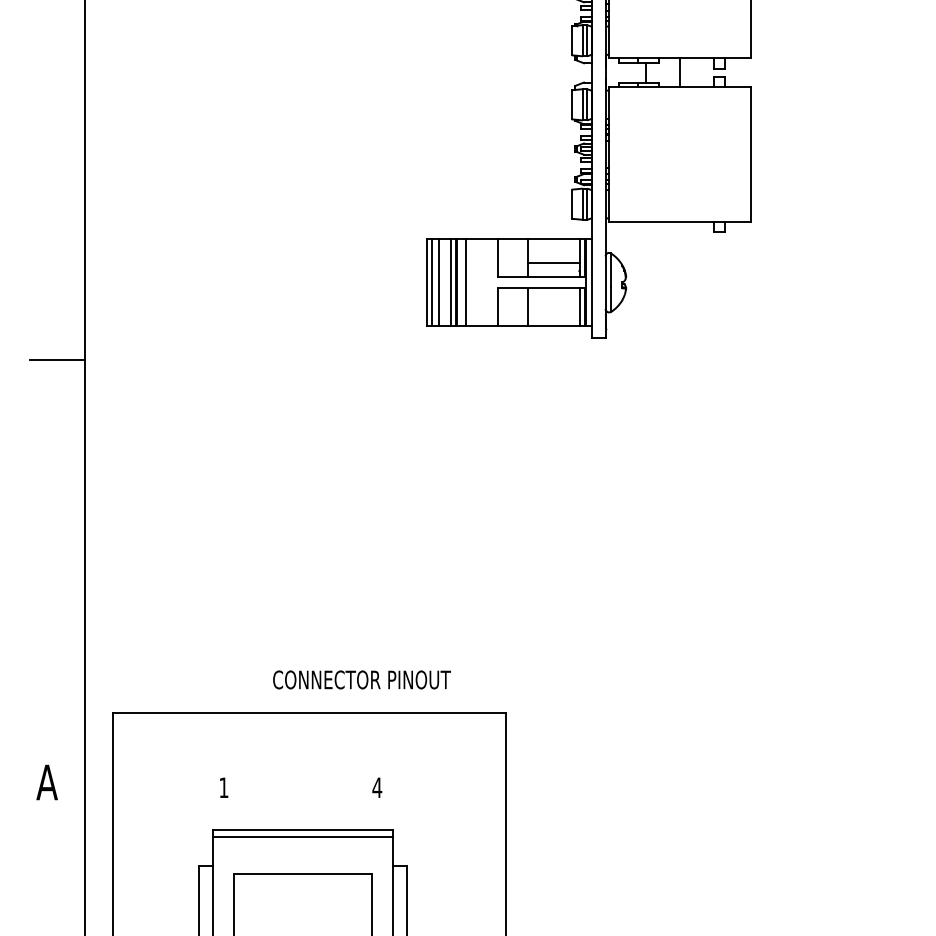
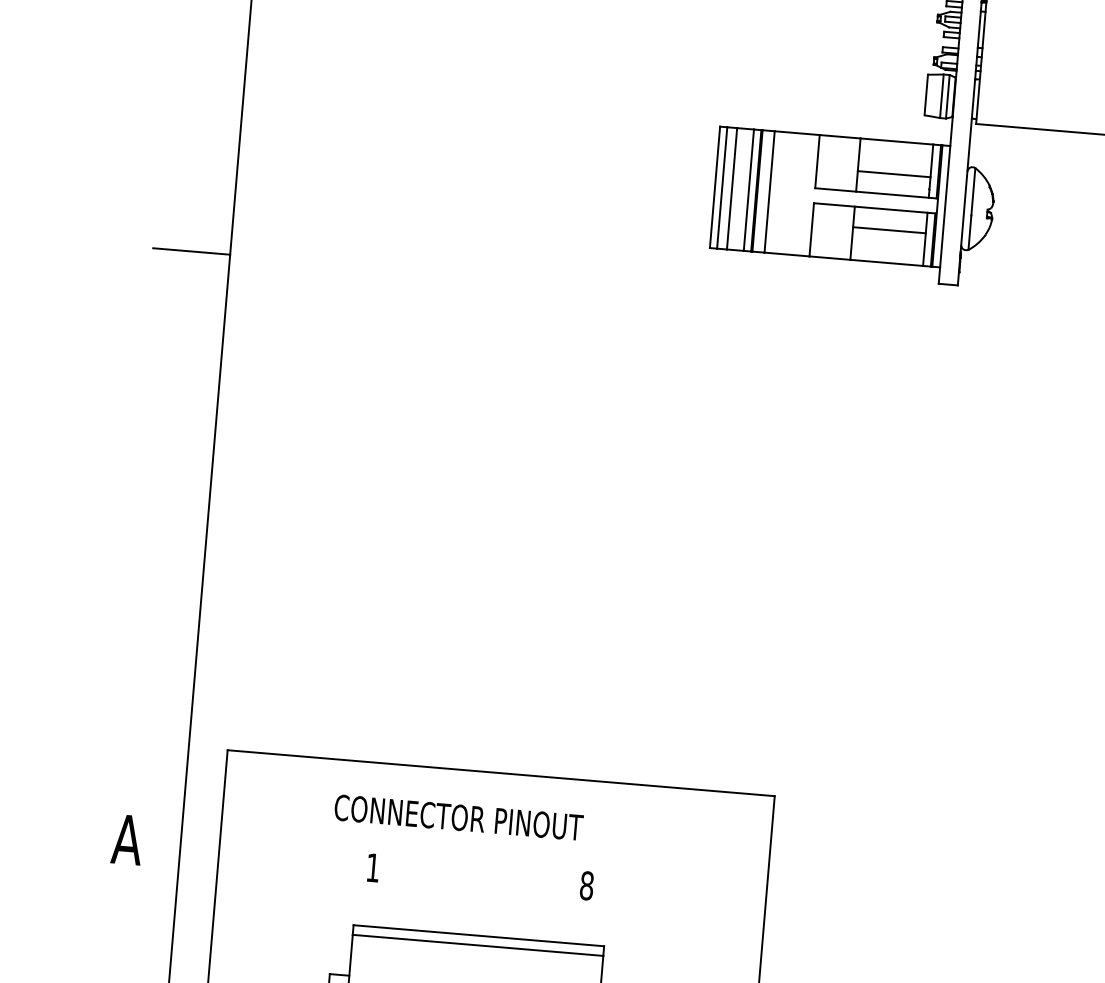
line: (553, 302) -> (889, 229), added
text: (361, 679) -> (458, 817), moved
text: (377, 787) -> (587, 885), 4 -> 8

